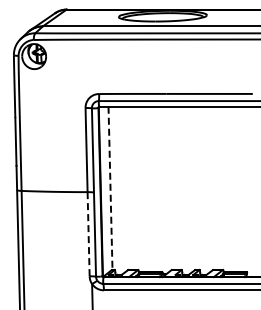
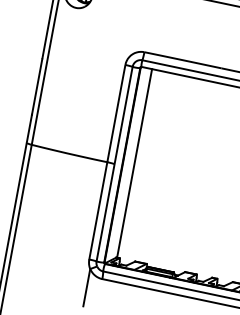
line: (110, 188) -> (134, 163), dashed -> solid
line: (88, 234) -> (98, 211), dashed -> solid

